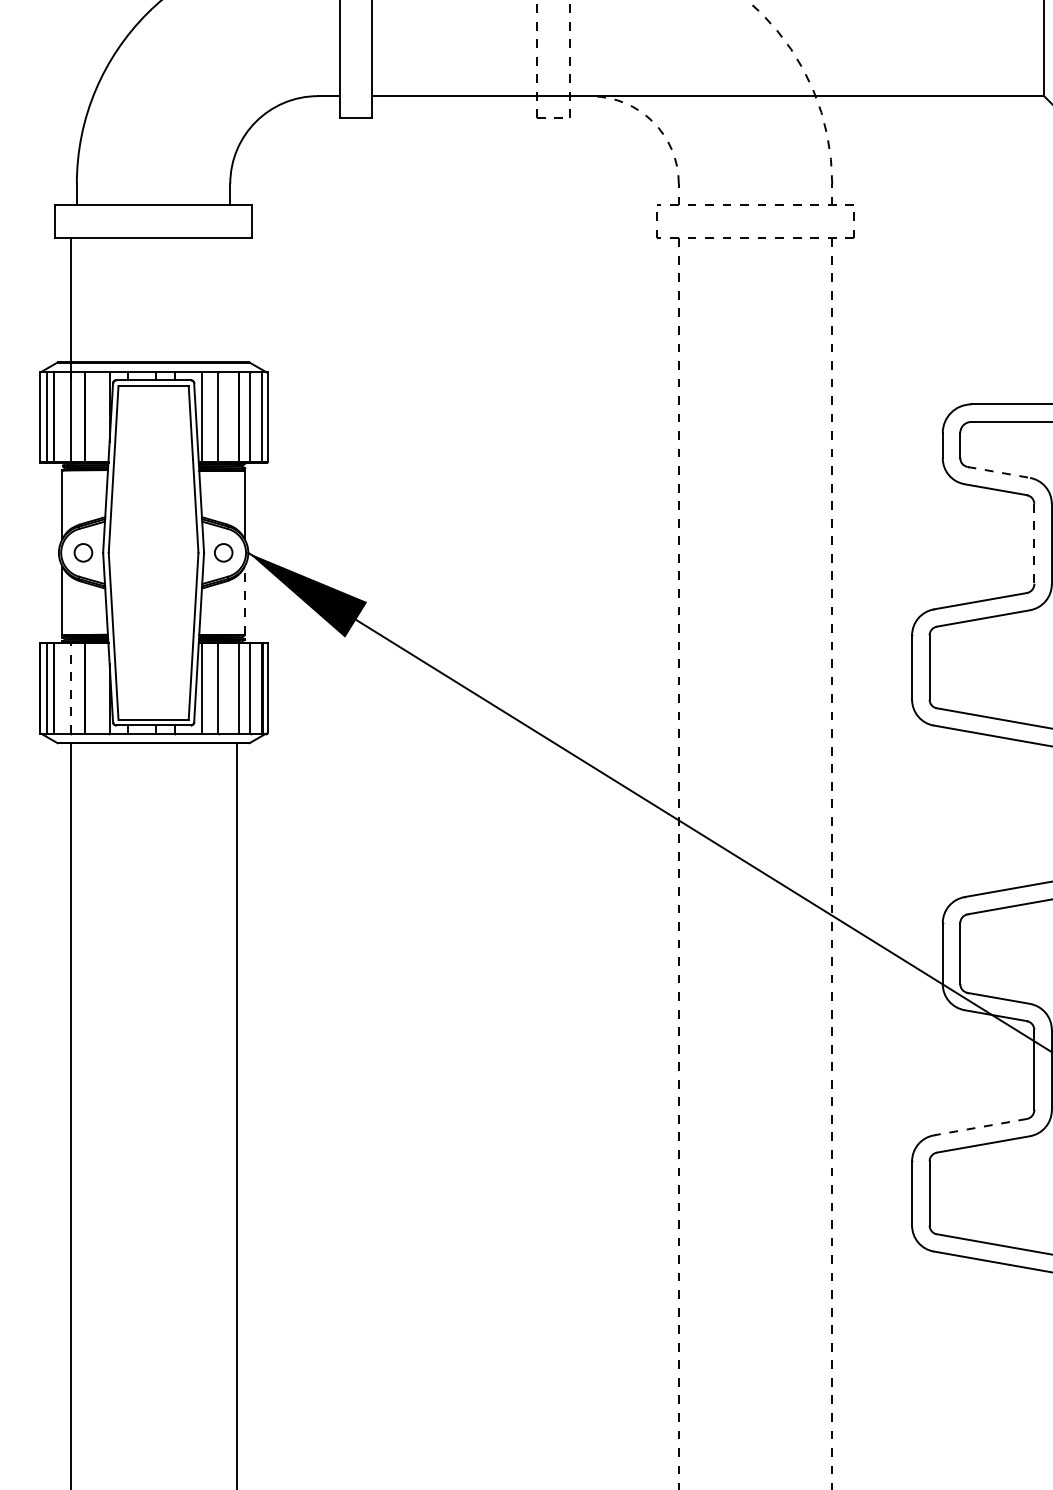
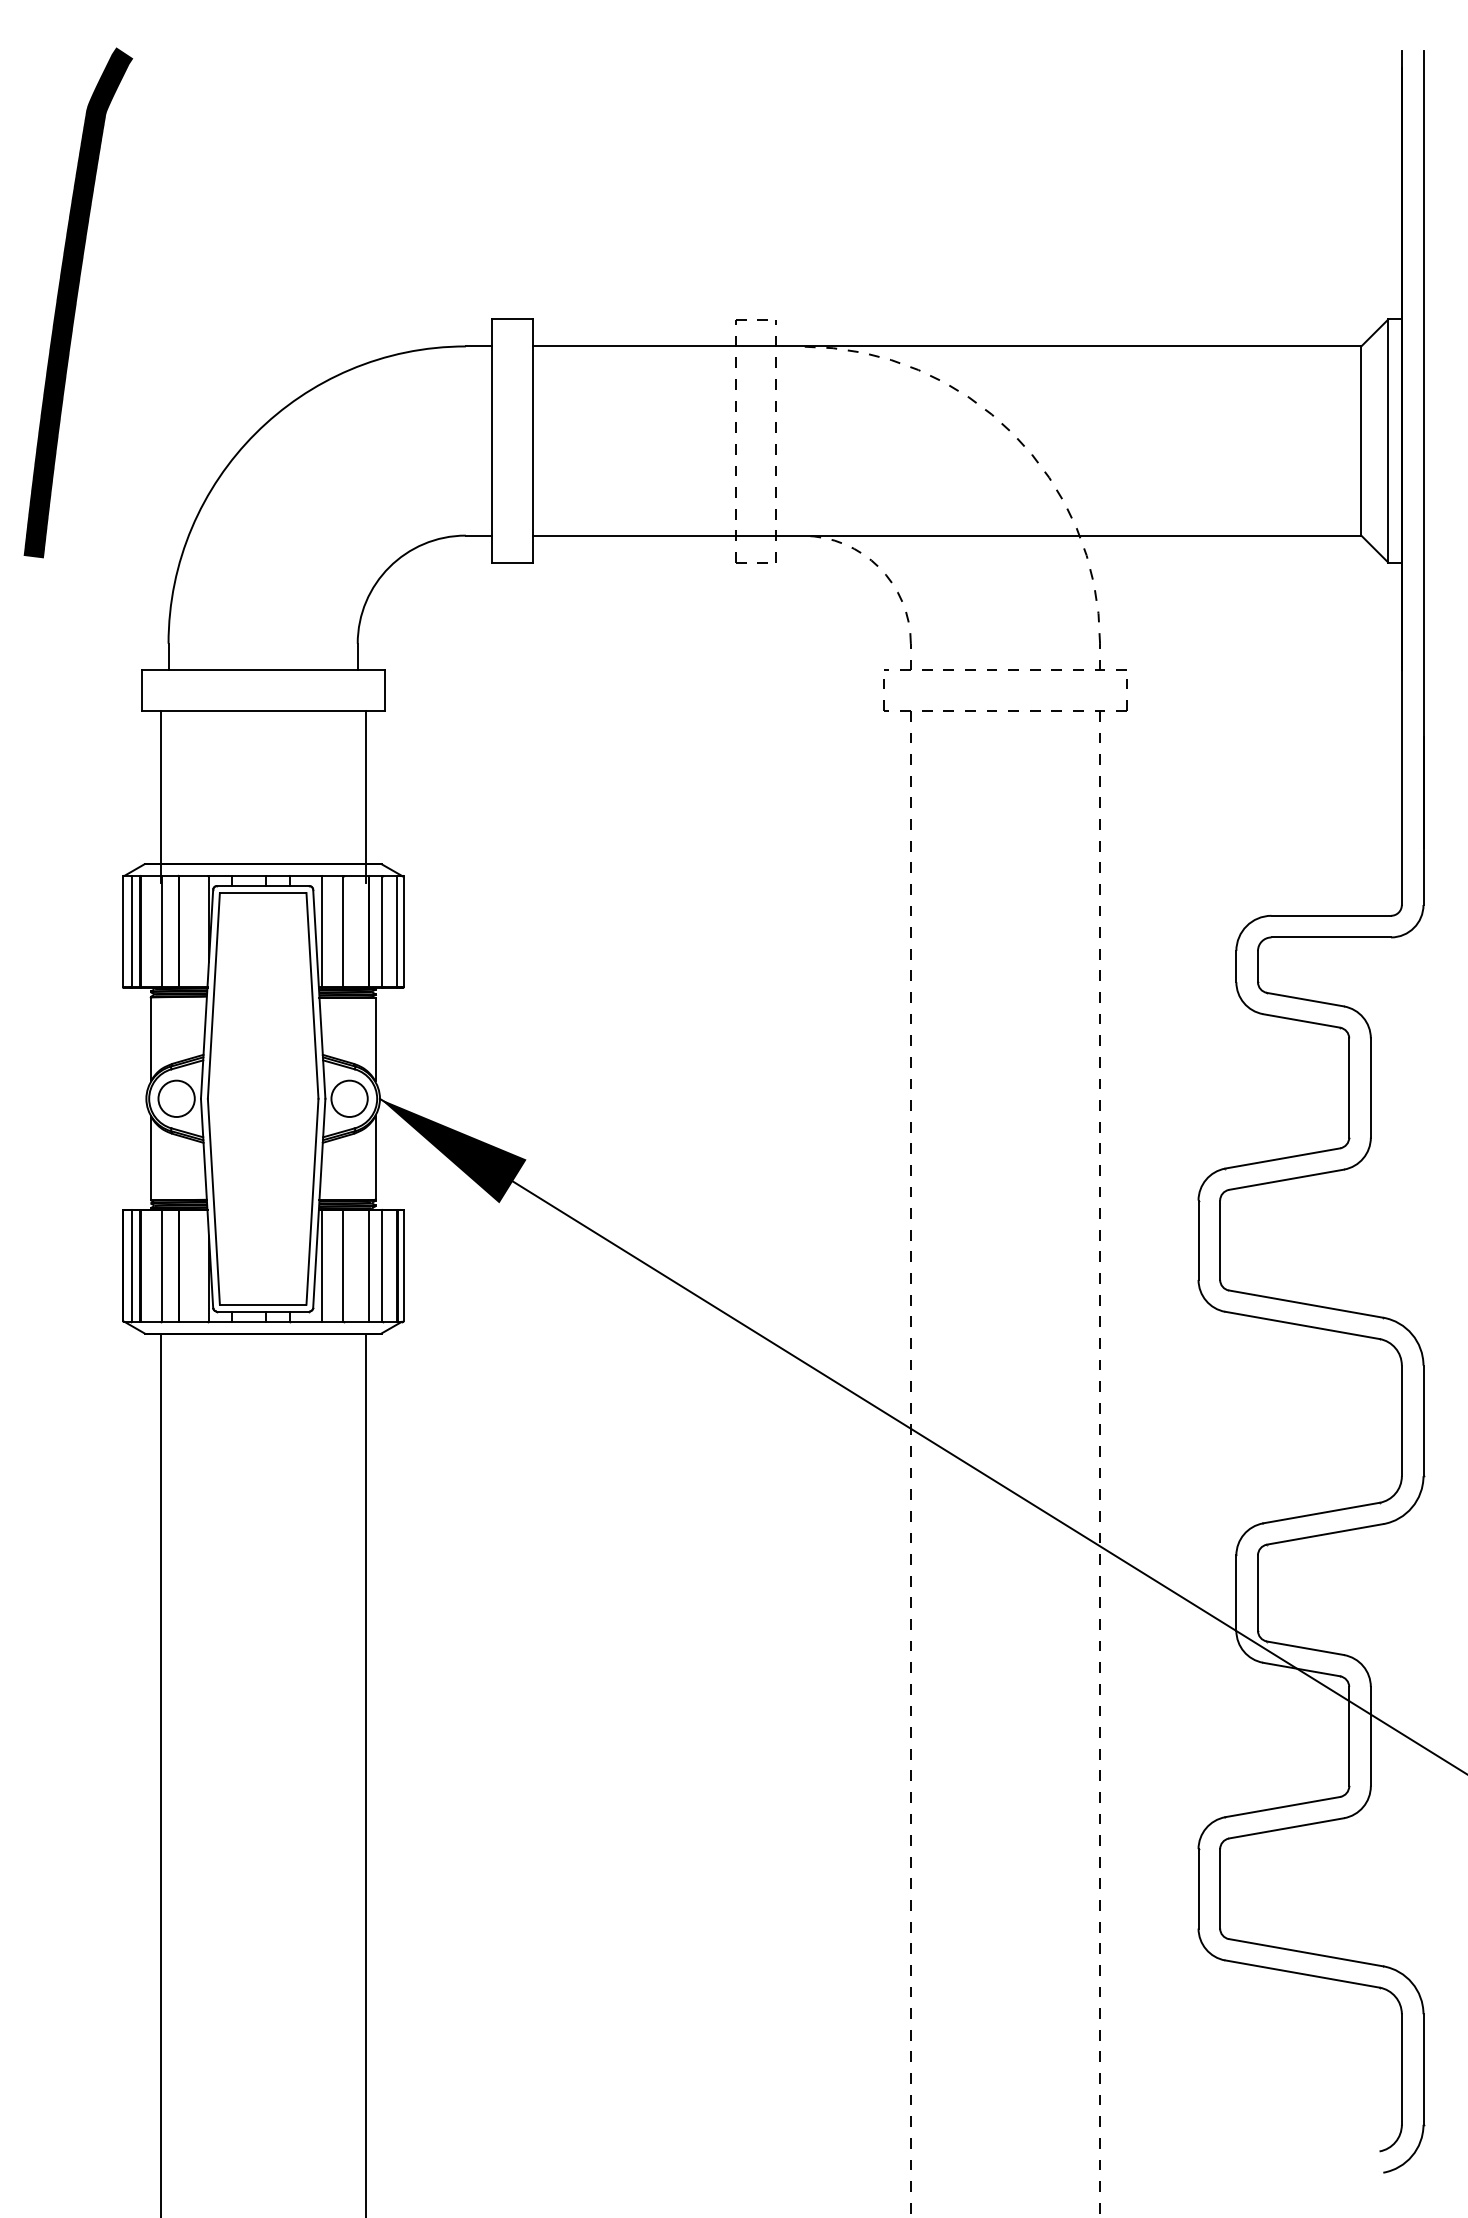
line: (237, 307) -> (366, 796), added
line: (998, 472) -> (1305, 999), dashed -> solid
line: (1034, 544) -> (1349, 1088), dashed -> solid
circle: (83, 552) -> (176, 1098), size x1.67
circle: (223, 552) -> (349, 1098), size x1.67
line: (244, 600) -> (375, 1157), dashed -> solid
line: (71, 688) -> (161, 1266), dashed -> solid
line: (980, 1127) -> (1282, 1807), dashed -> solid

